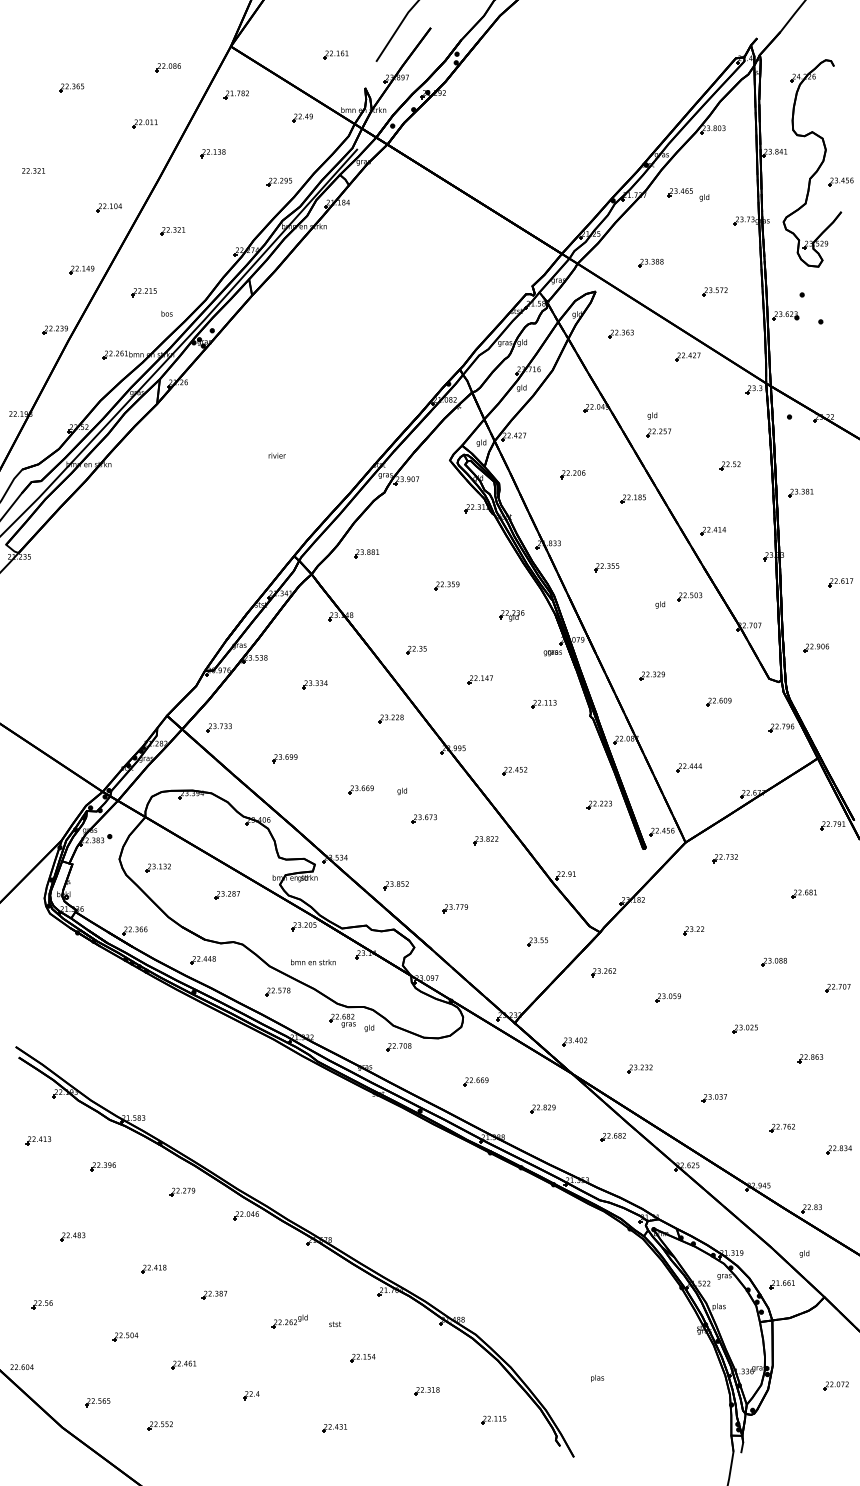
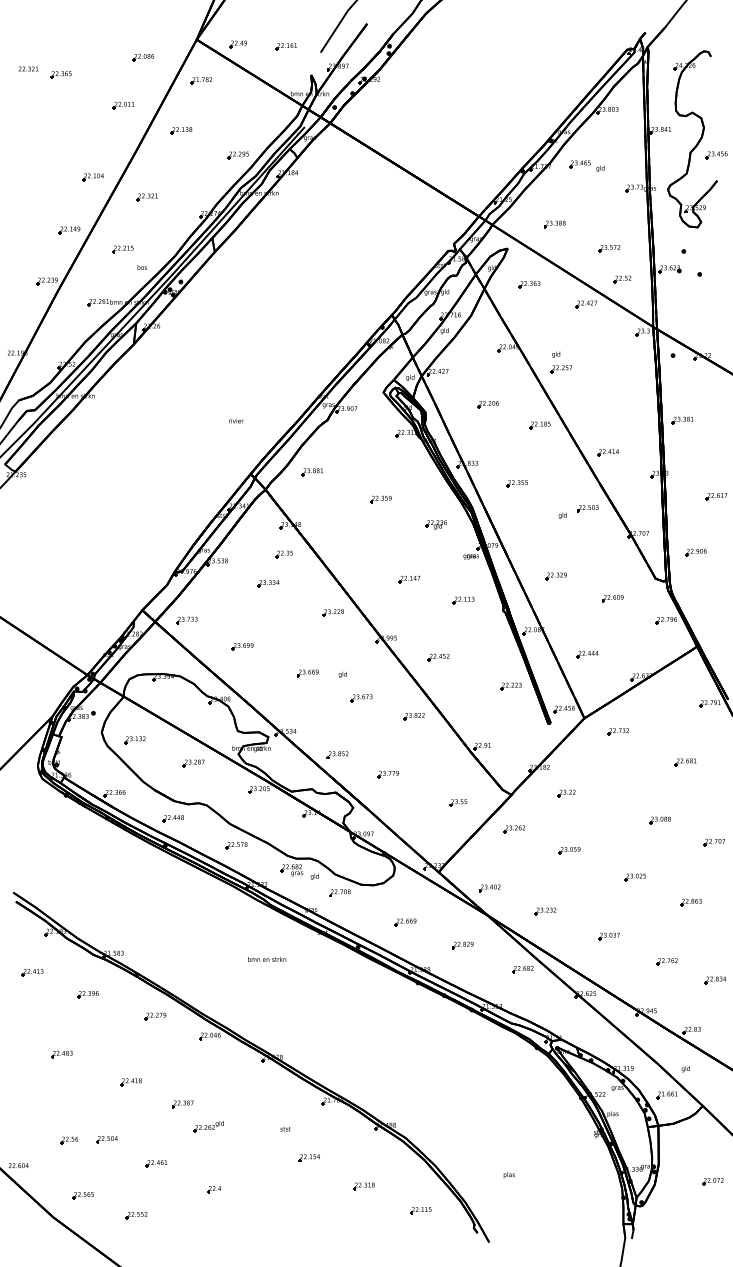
part: (302, 117) -> (238, 43), moved
text: (33, 170) -> (28, 68), moved
text: (276, 455) -> (235, 420), moved
part: (729, 465) -> (621, 279), moved
part: (416, 650) -> (284, 554), moved
part: (693, 930) -> (566, 793), moved
text: (313, 962) -> (267, 959), moved
part: (41, 1304) -> (68, 1140), moved
part: (289, 1321) -> (208, 1126), moved
part: (334, 1428) -> (285, 1217), removed

